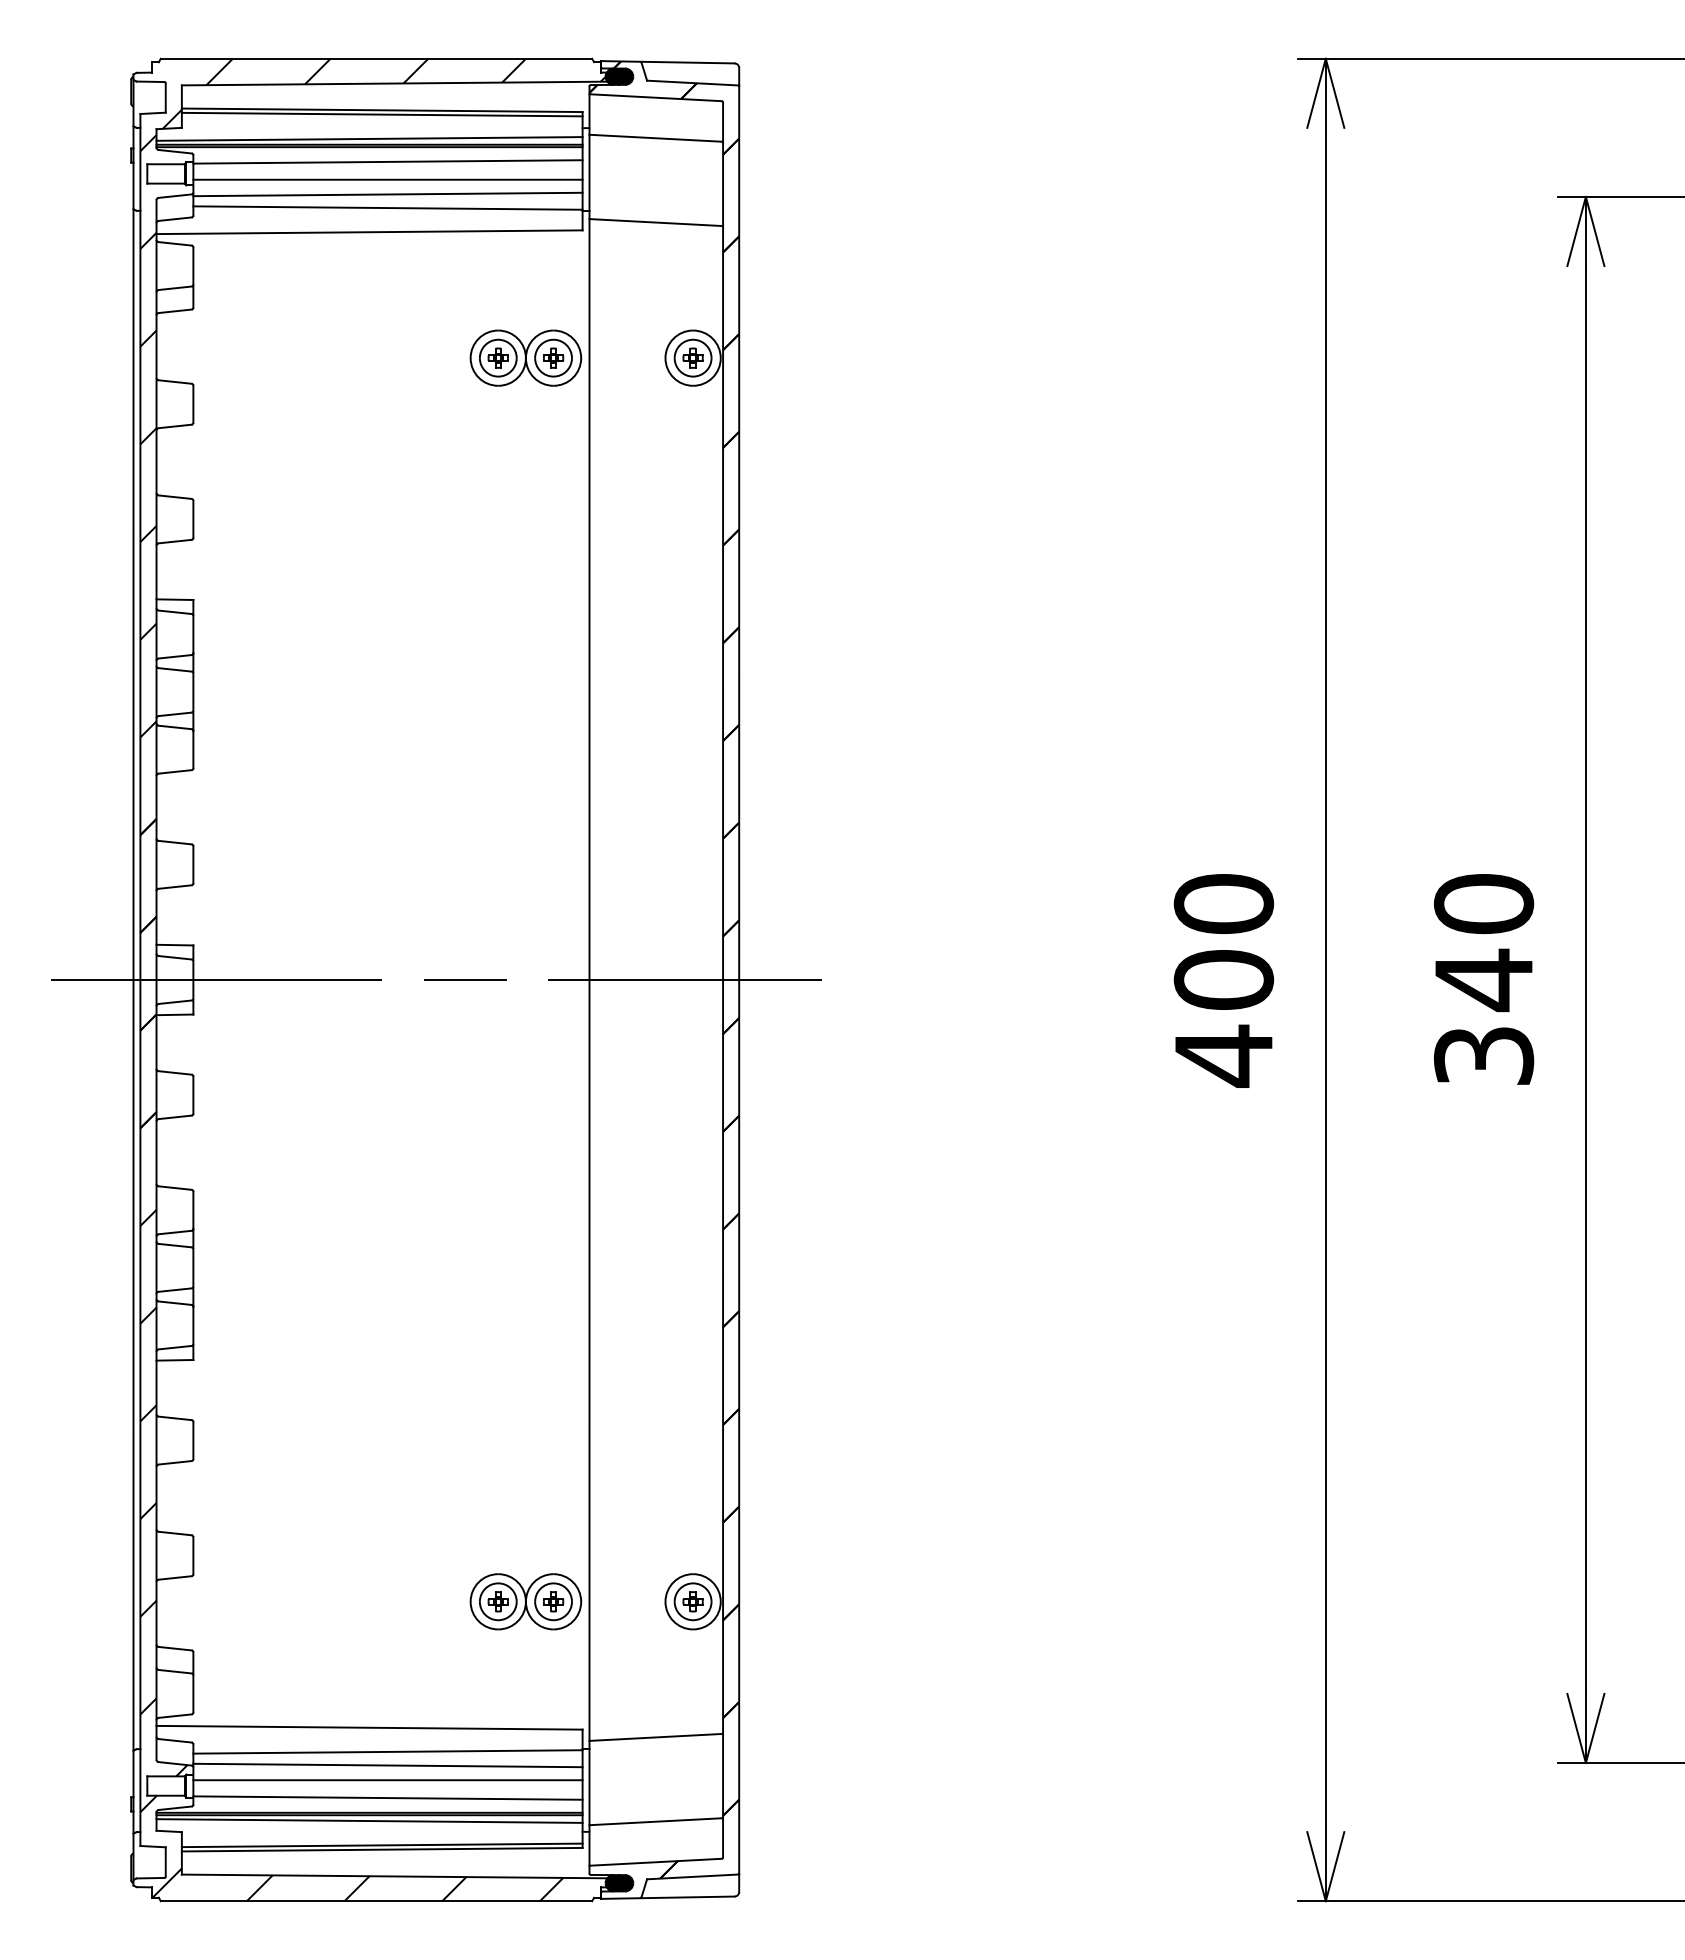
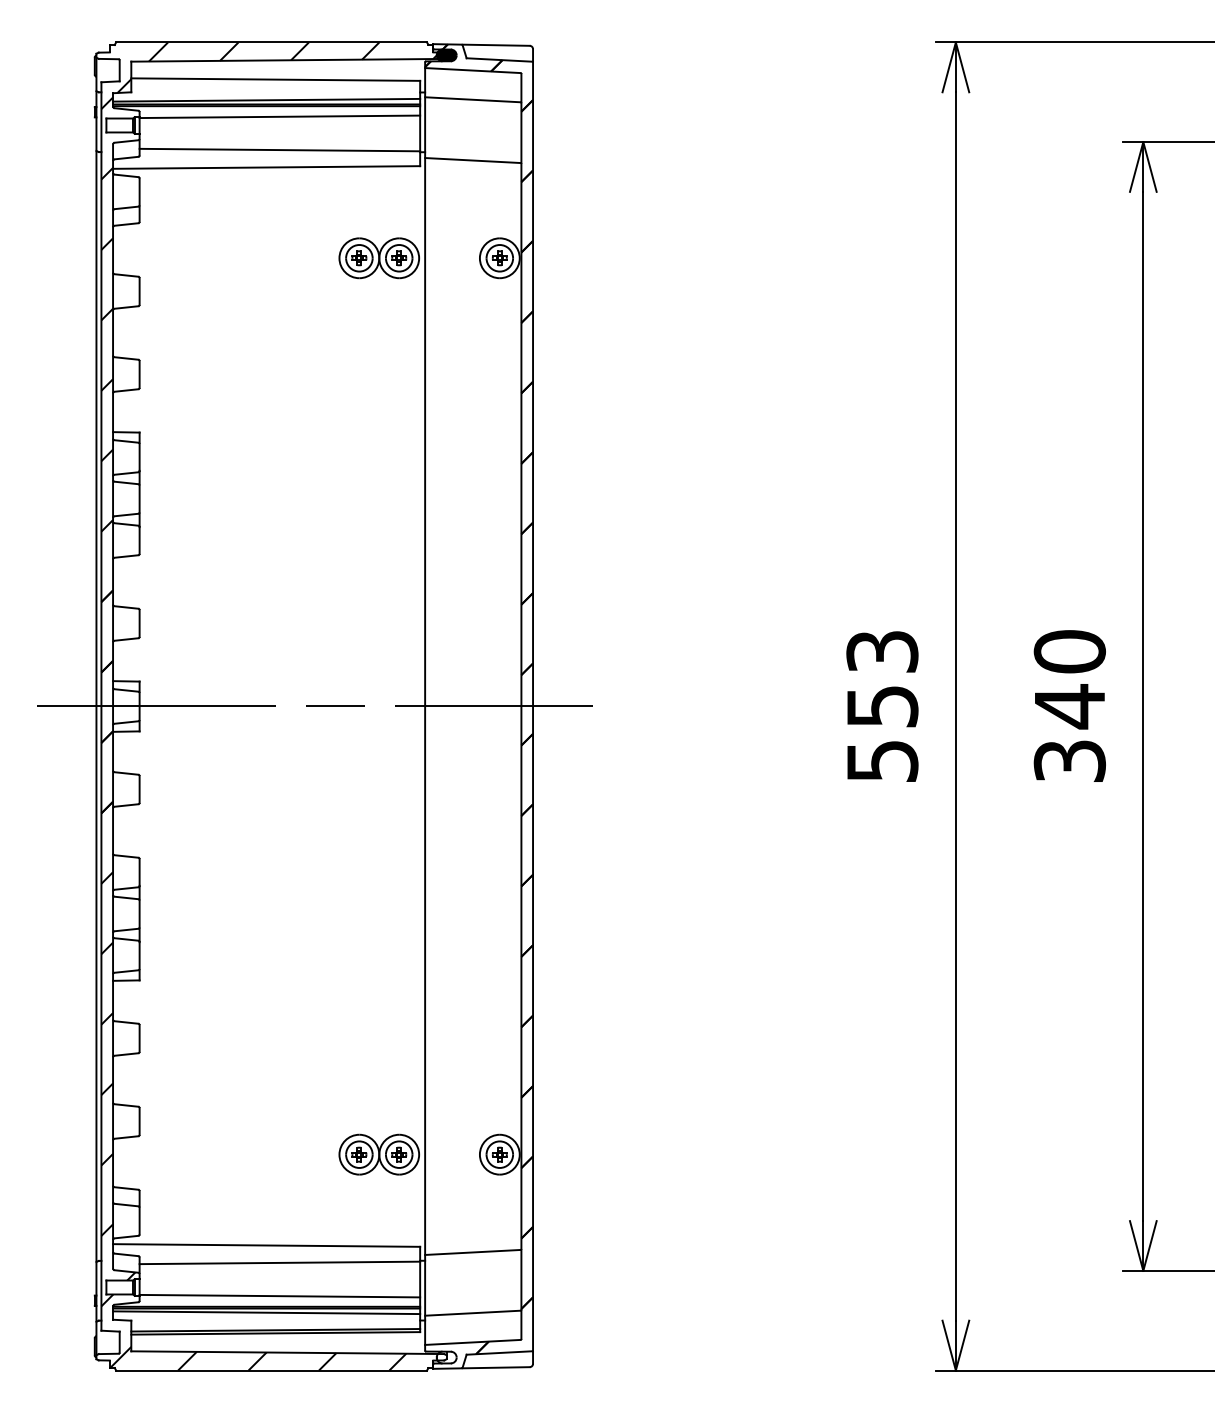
line: (381, 114) -> (275, 82), removed
line: (387, 179) -> (279, 129), removed
line: (387, 194) -> (279, 140), removed
text: (1223, 980) -> (882, 706), 400 -> 553
line: (387, 1765) -> (279, 1272), removed
line: (387, 1780) -> (279, 1283), removed
fill: (619, 1883) -> (446, 1357), removed

